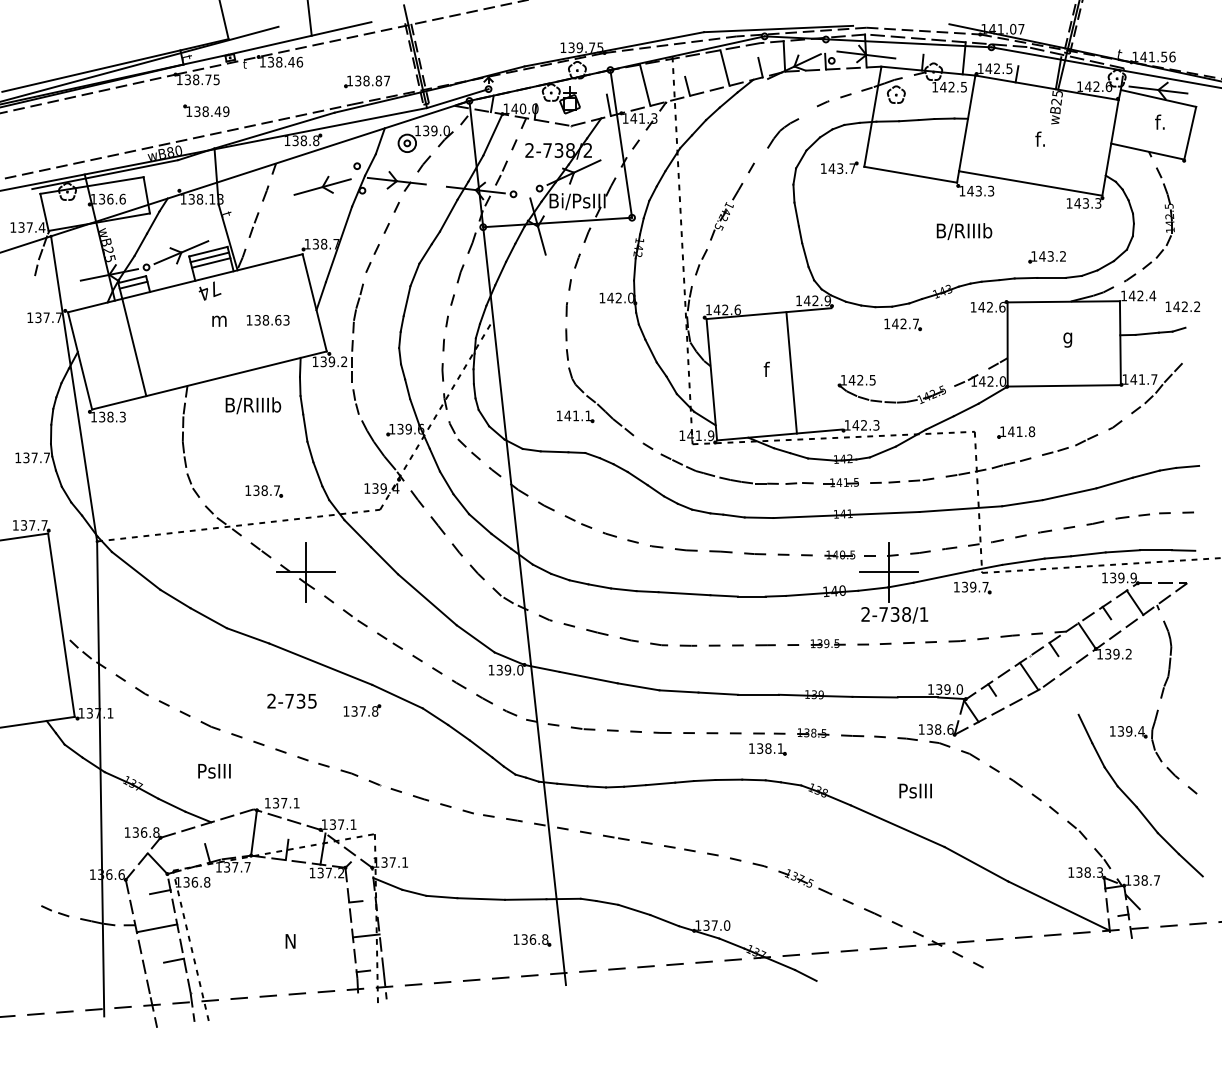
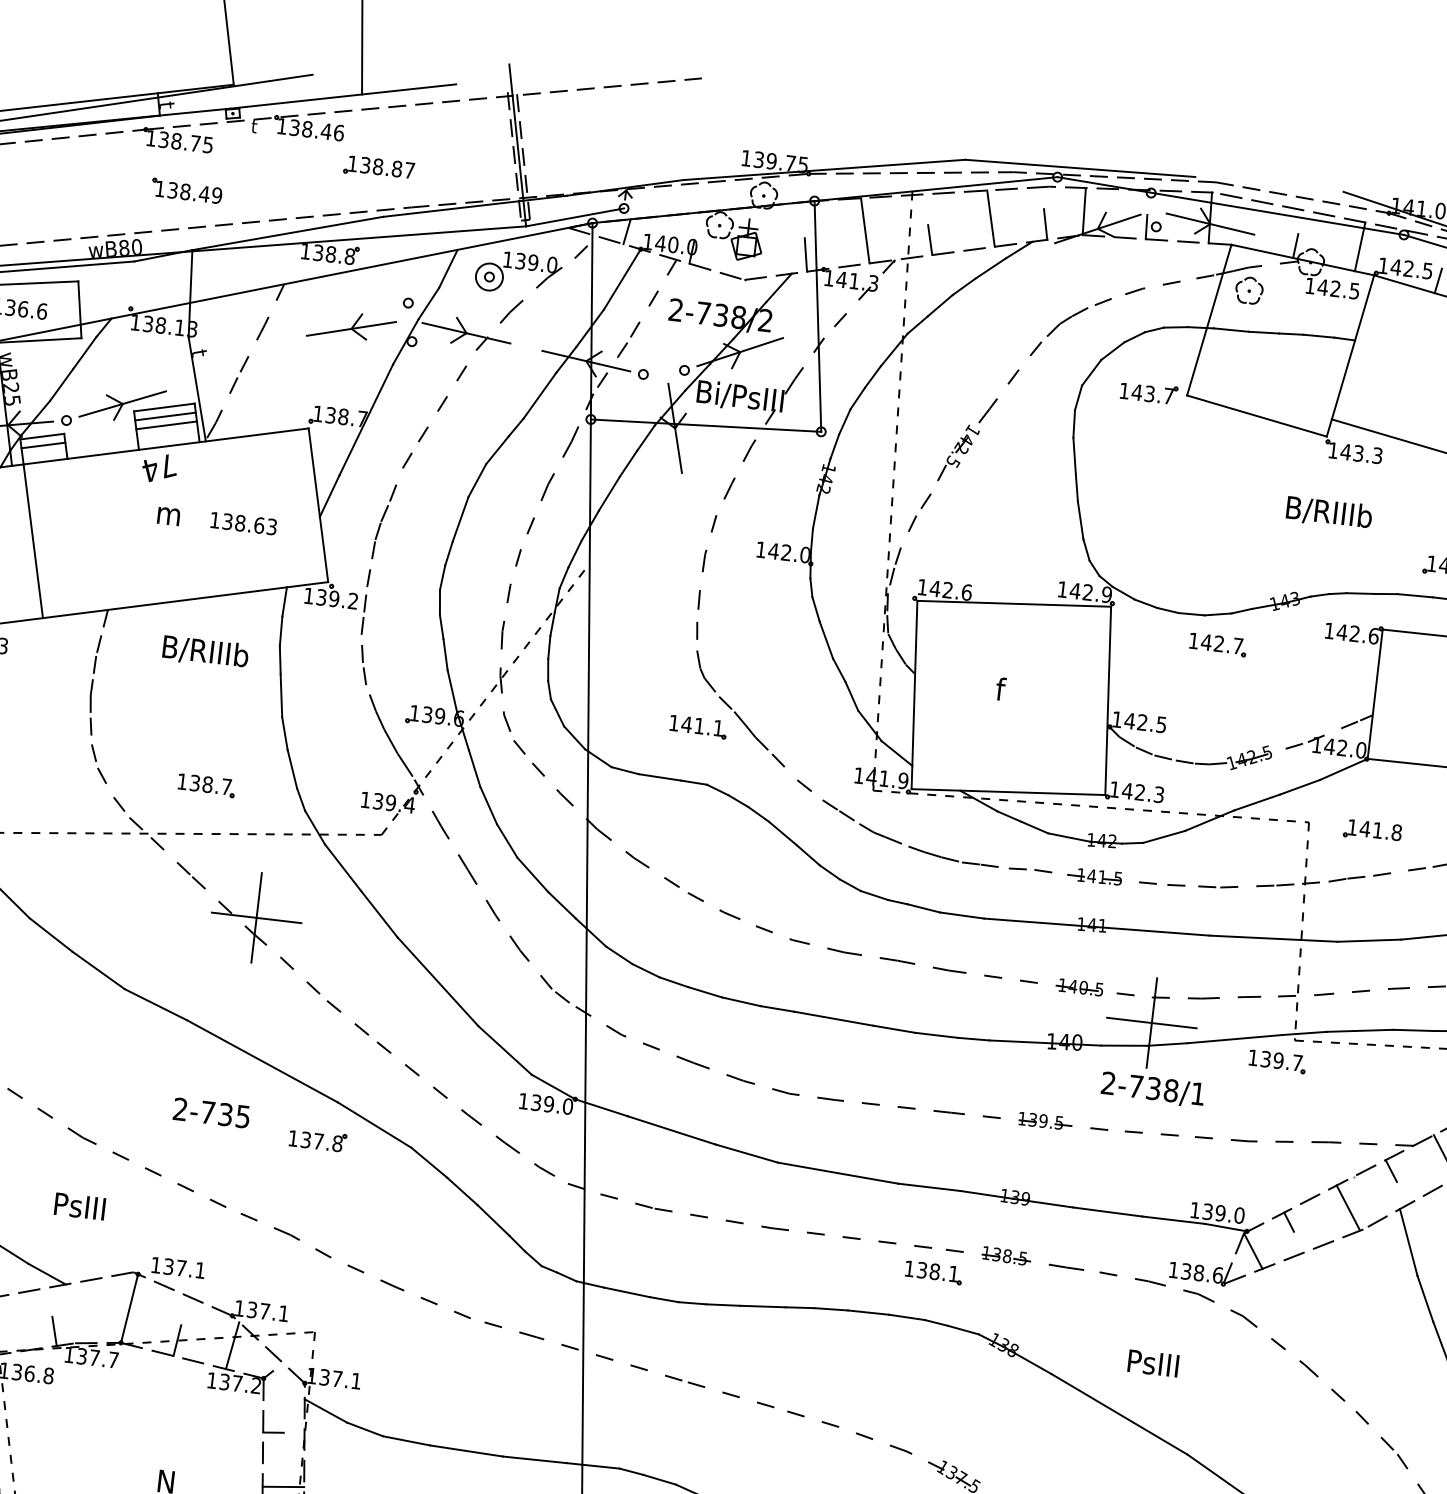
part: (366, 81) -> (378, 167), moved
part: (784, 131) -> (1070, 326), size x1.67
line: (791, 372) -> (1108, 700), moved
line: (1070, 693) -> (1408, 1241), added

